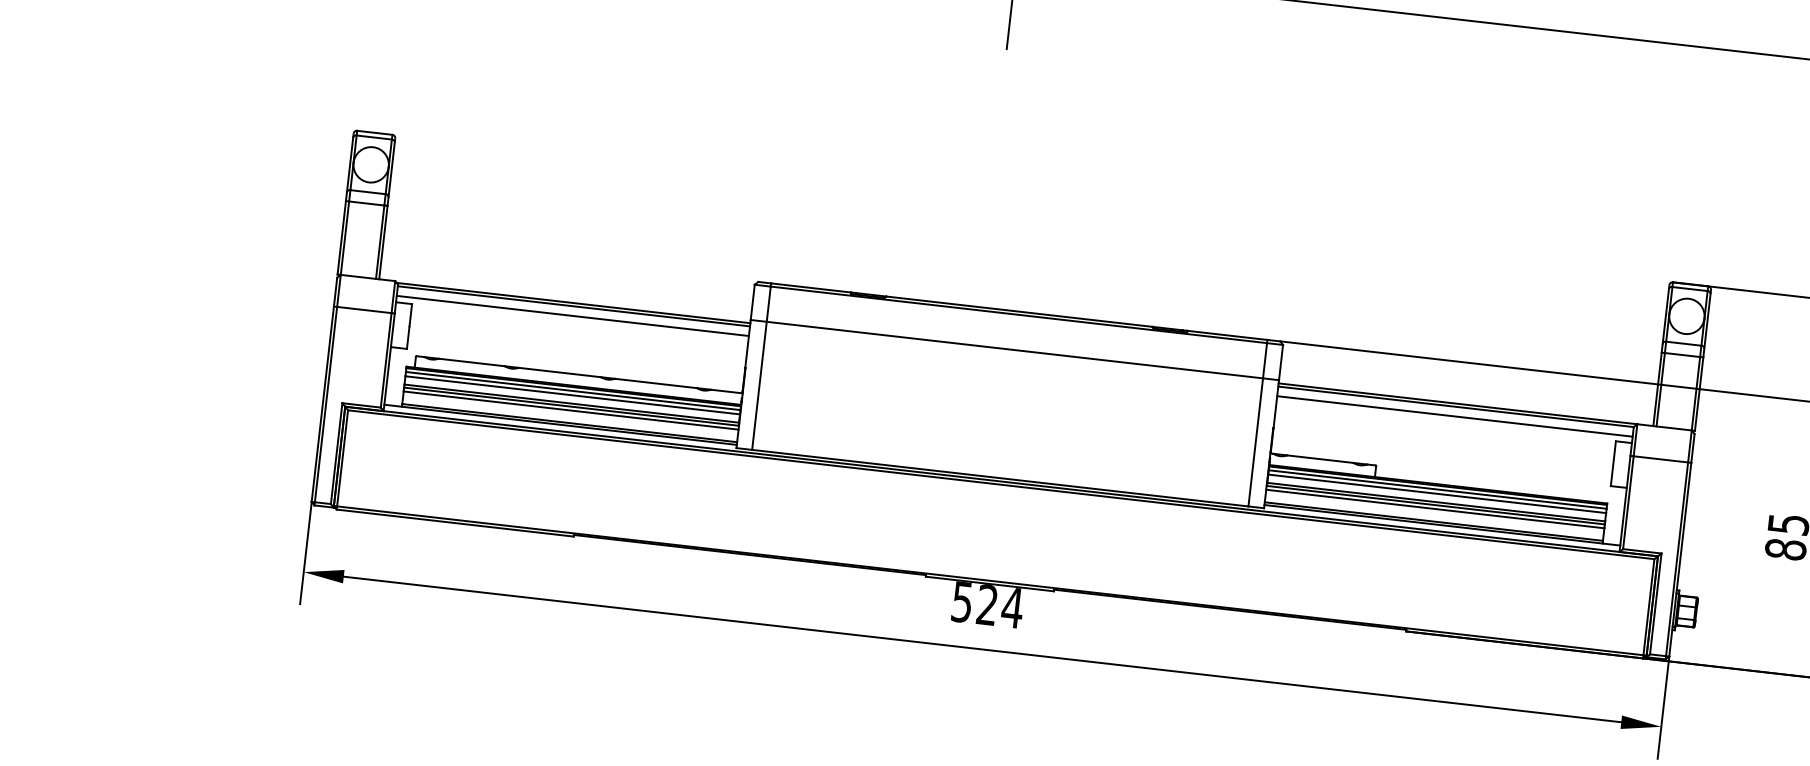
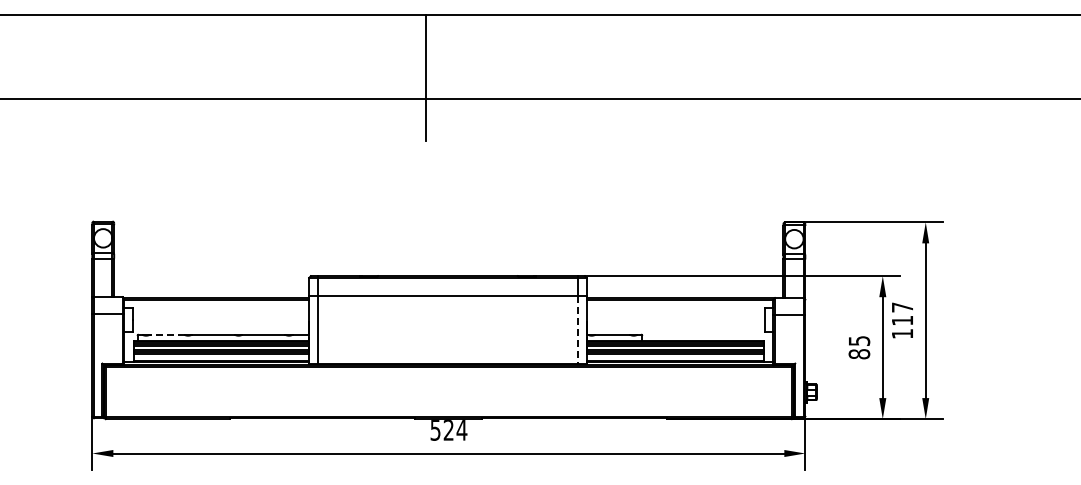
line: (572, 315) -> (216, 304), removed
line: (470, 361) -> (166, 334), solid -> dashed
line: (1454, 415) -> (679, 304), removed
line: (1256, 443) -> (578, 330), solid -> dashed

